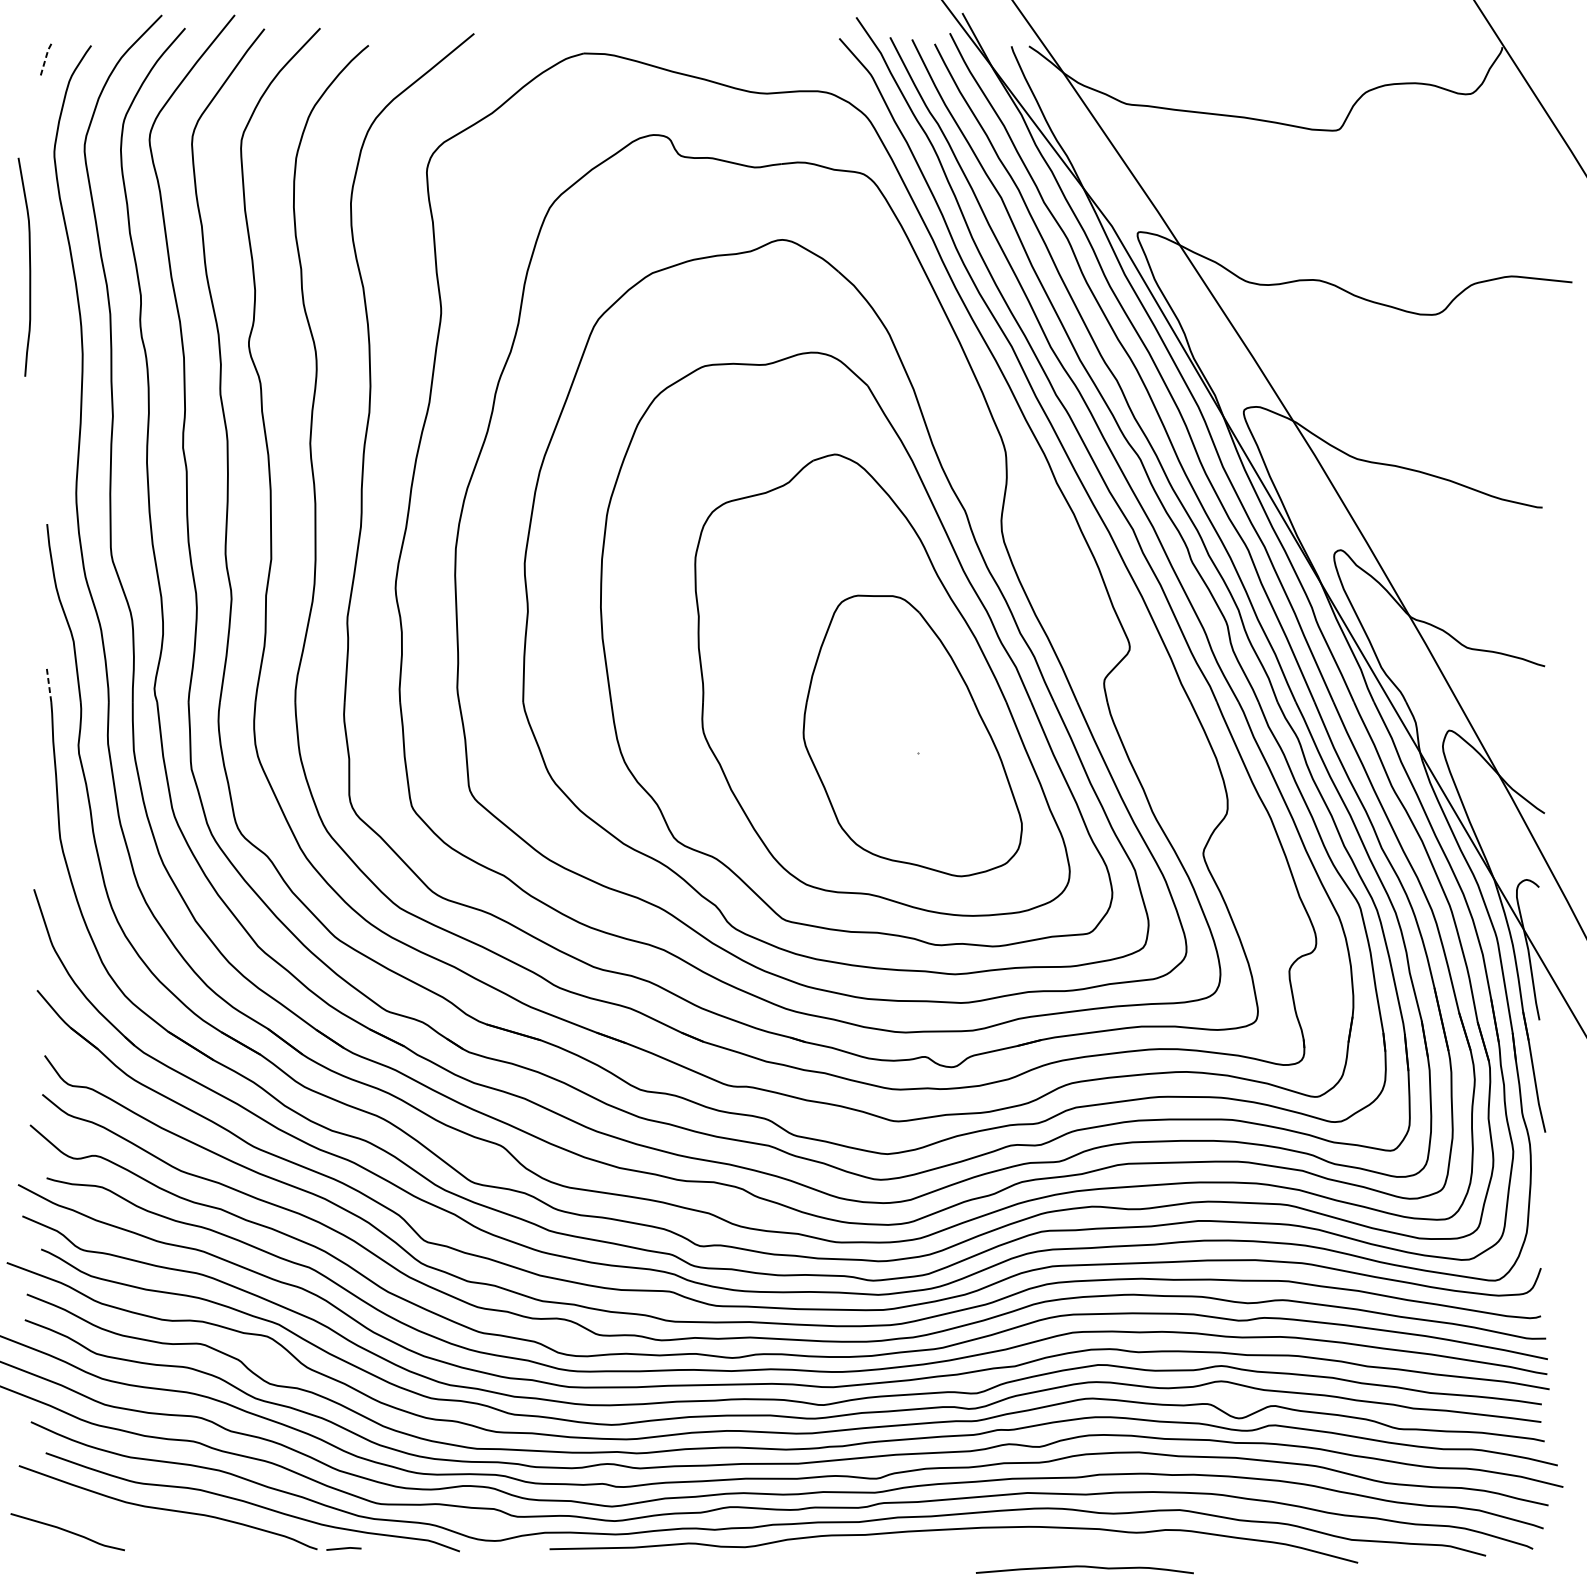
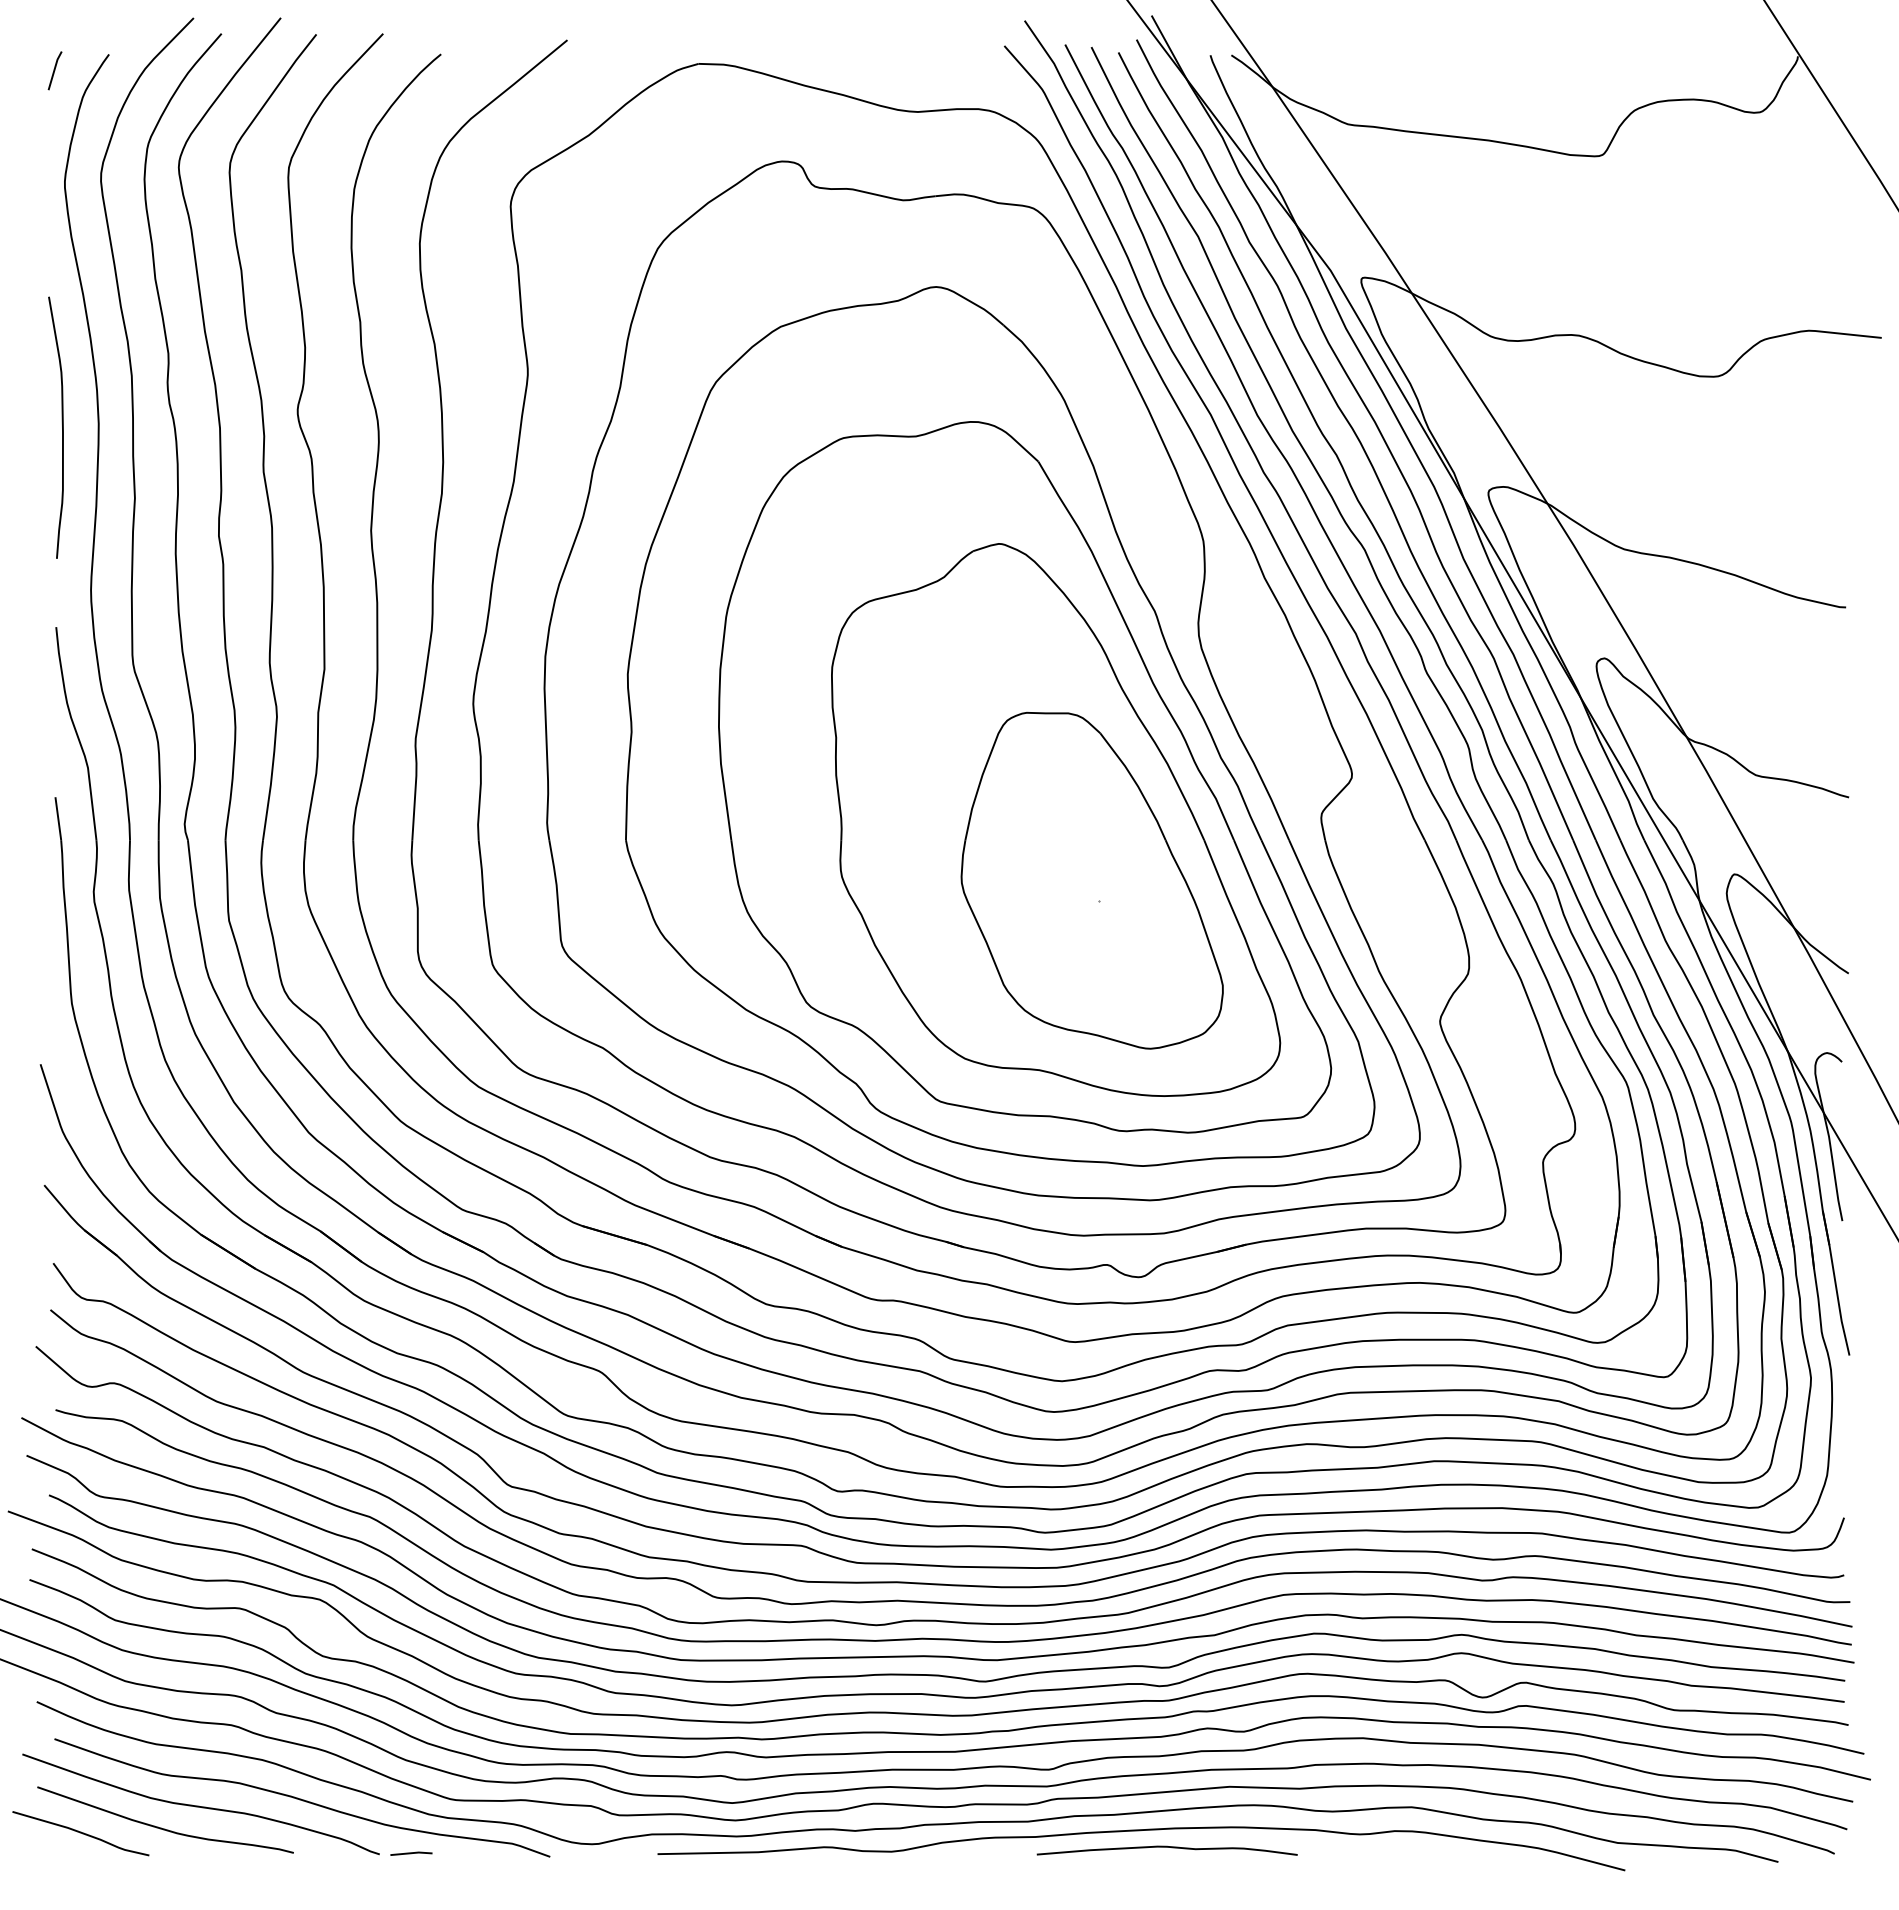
line: (45, 58) -> (54, 69), dashed -> solid
curve: (29, 267) -> (62, 427), moved
line: (49, 683) -> (58, 818), dashed -> solid
curve: (135, 1526) -> (161, 1827), added
curve: (1084, 1567) -> (1166, 1847), moved

